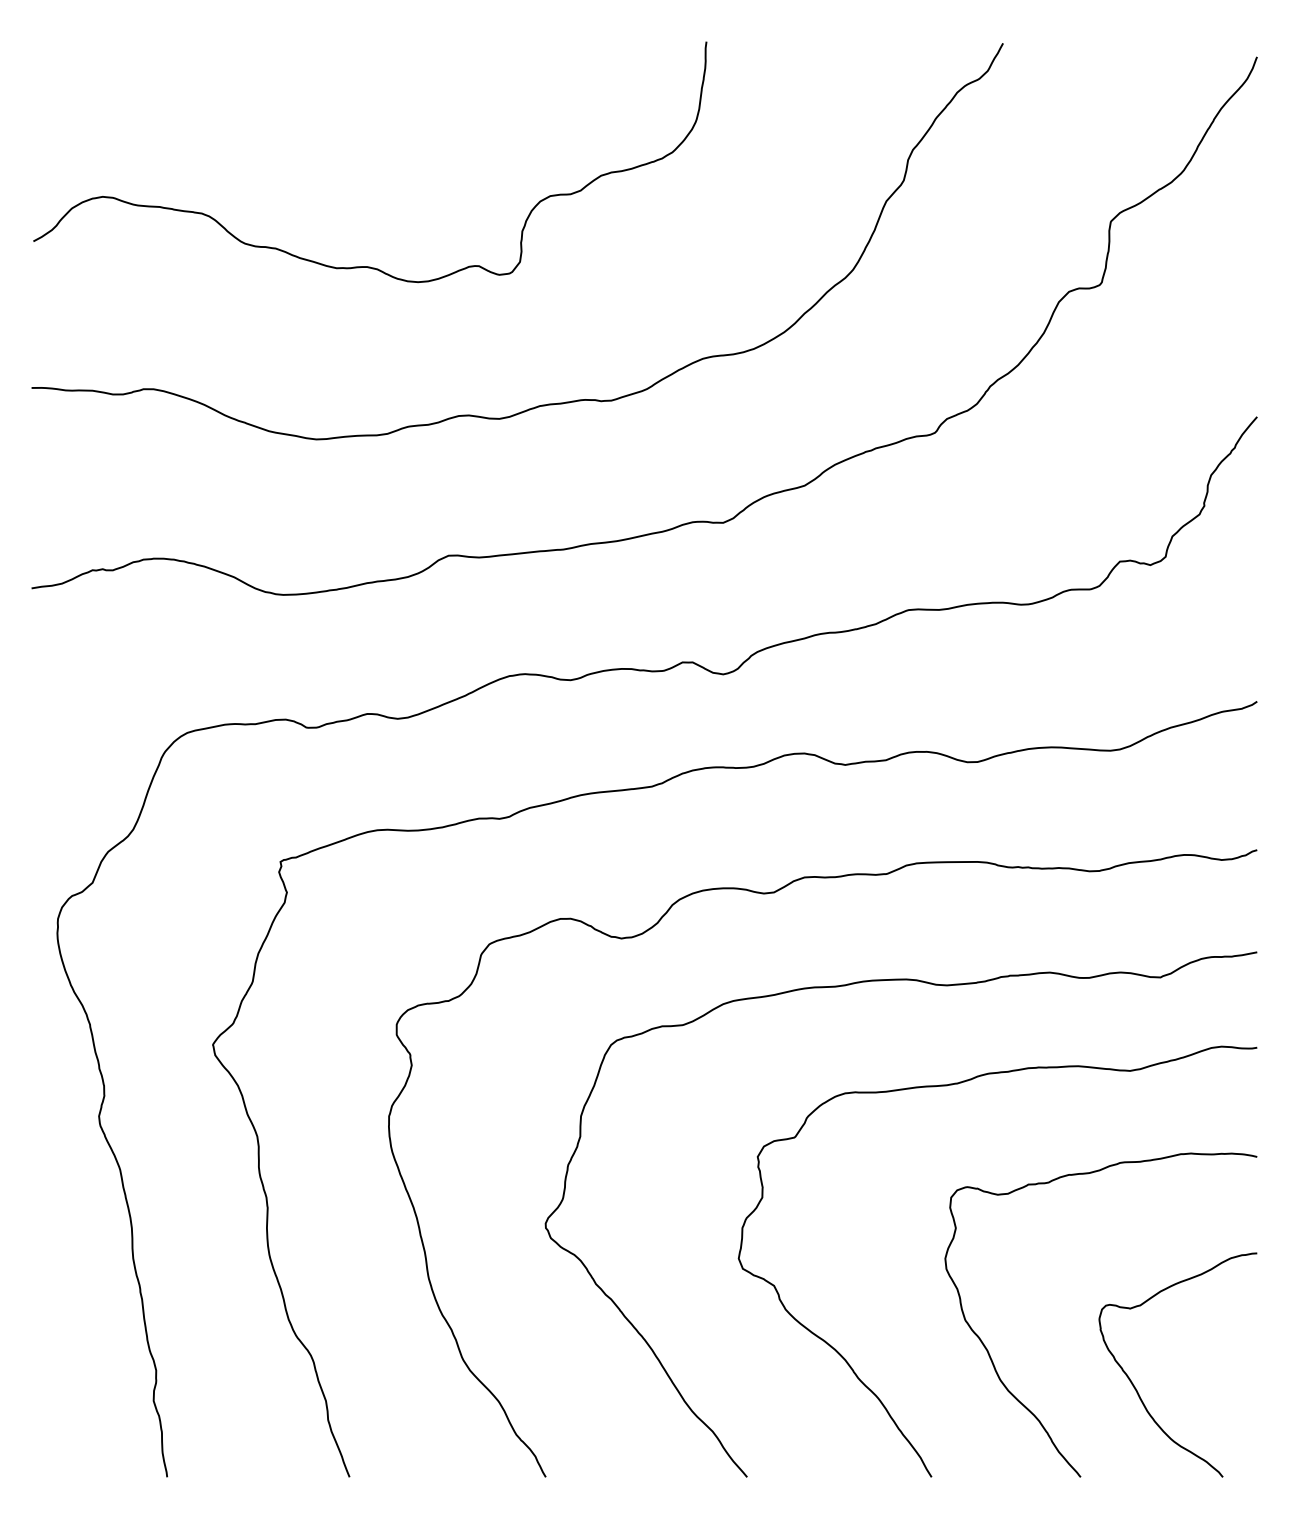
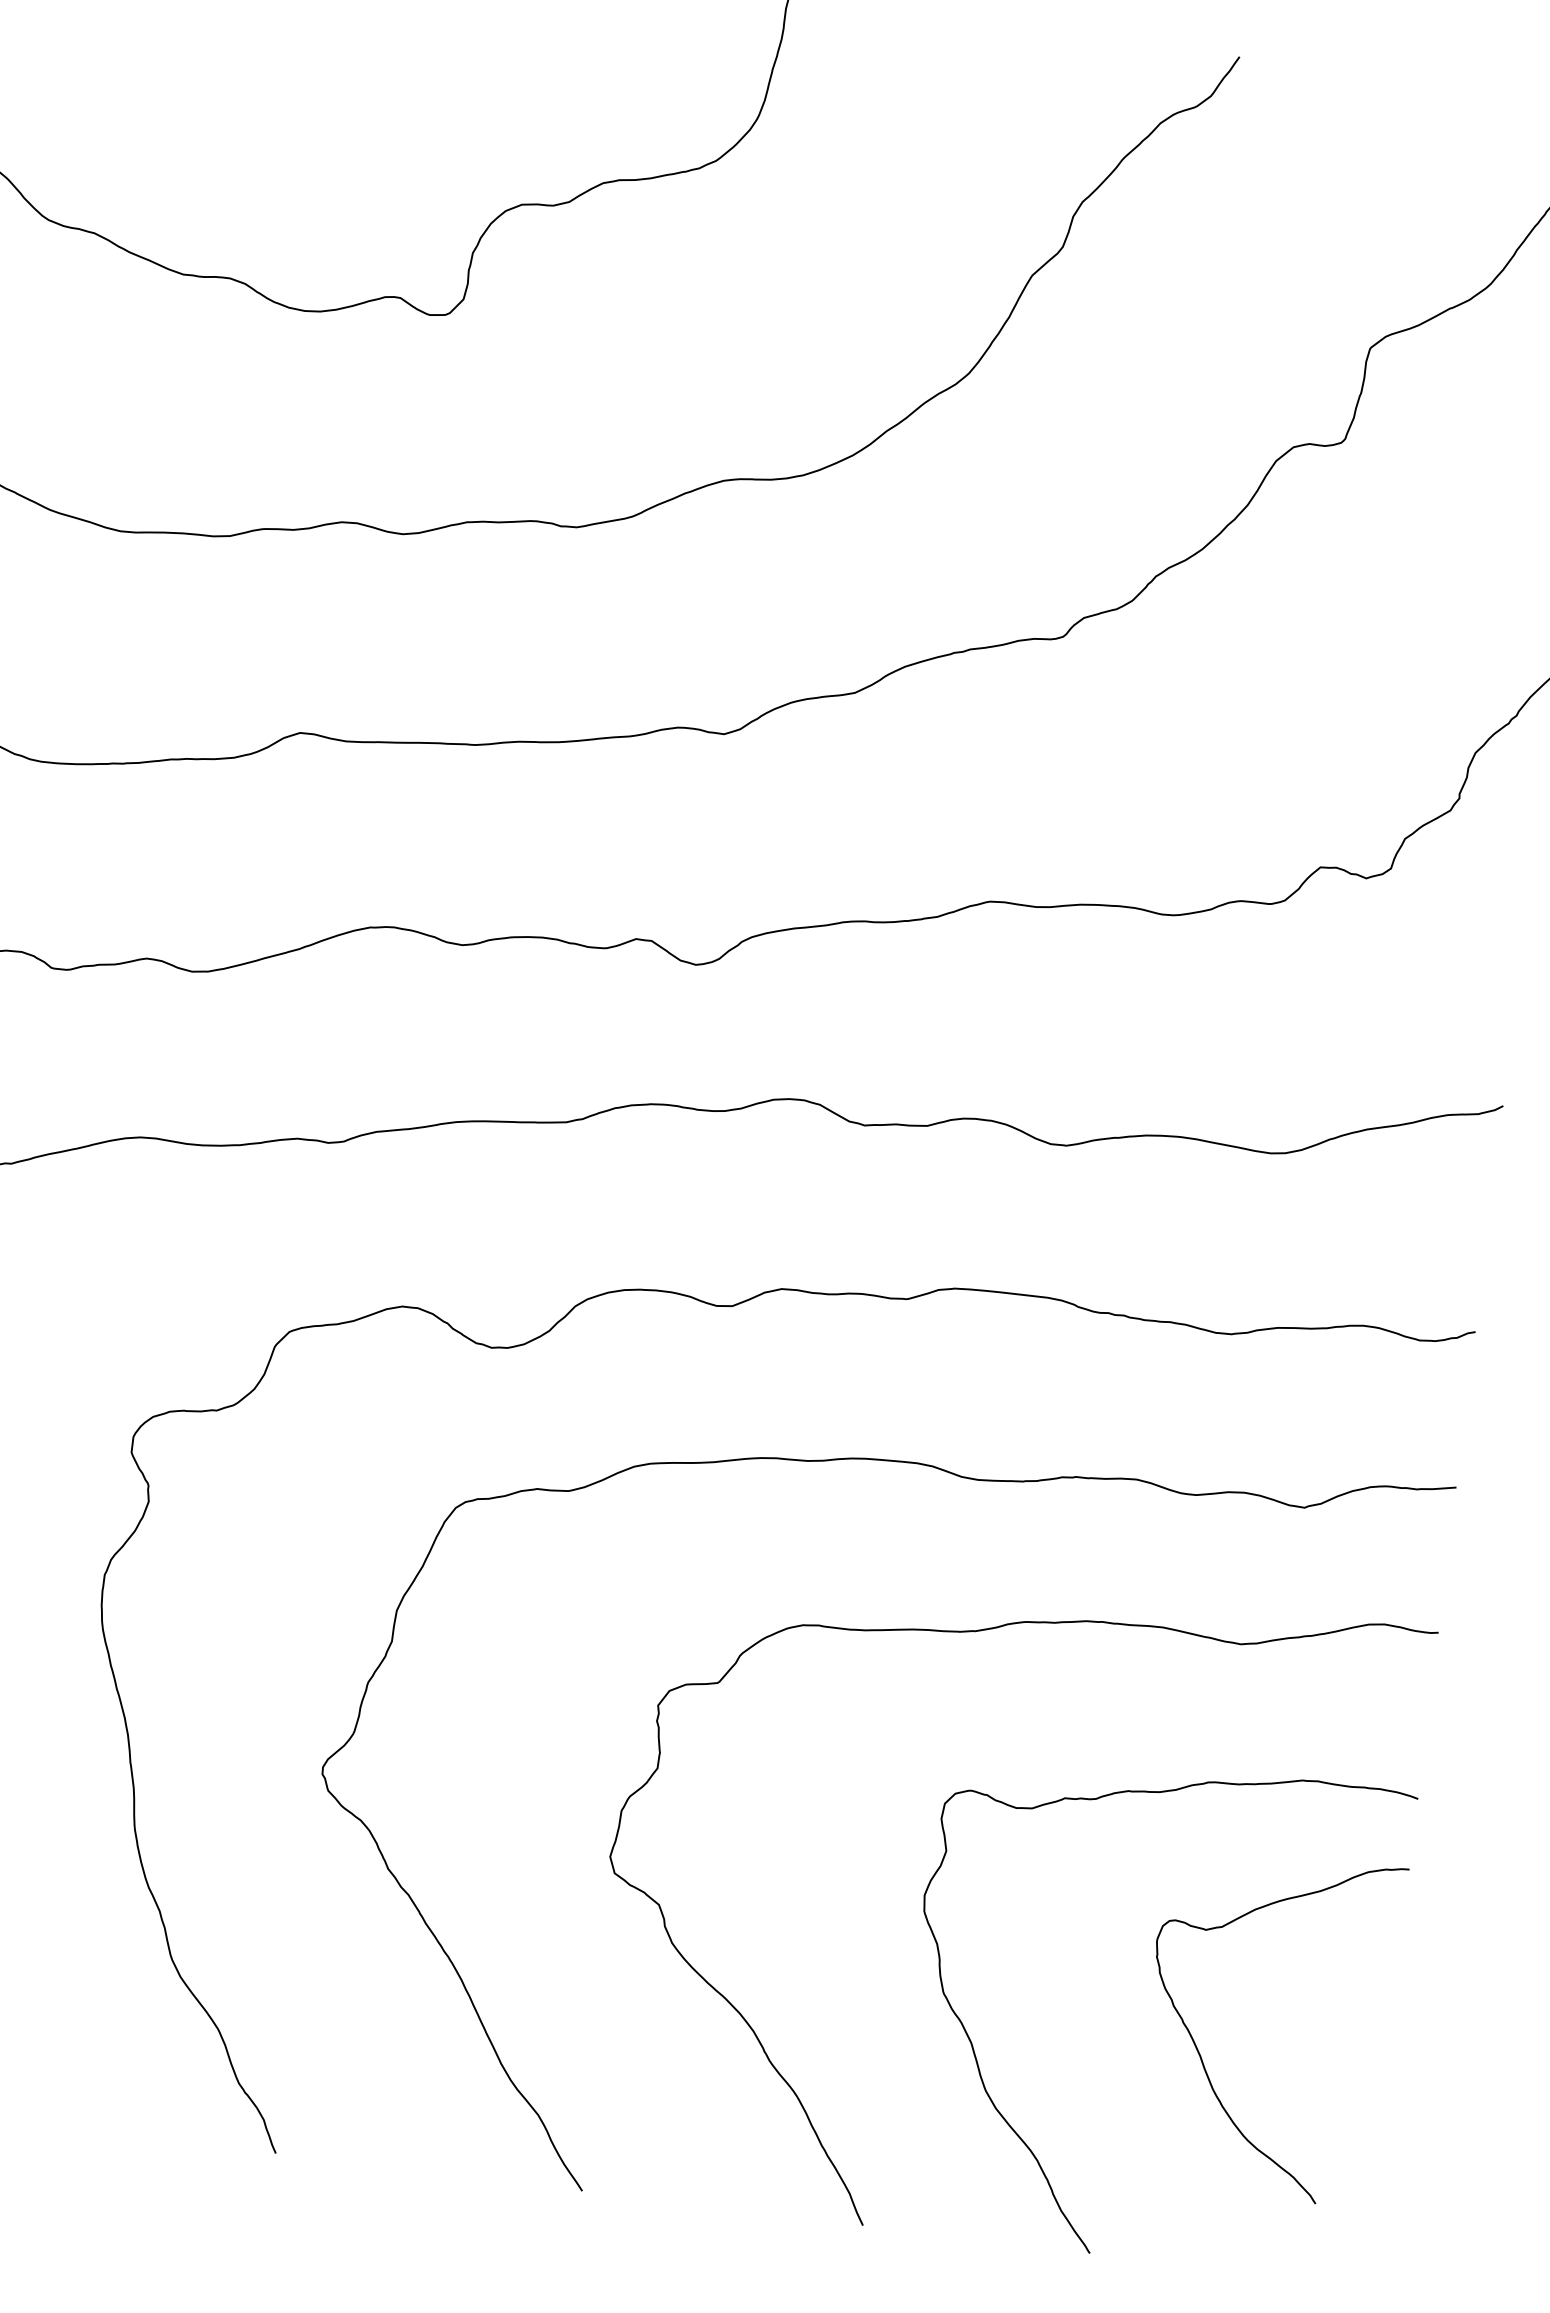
curve: (1135, 1386) -> (1199, 2049), moved

